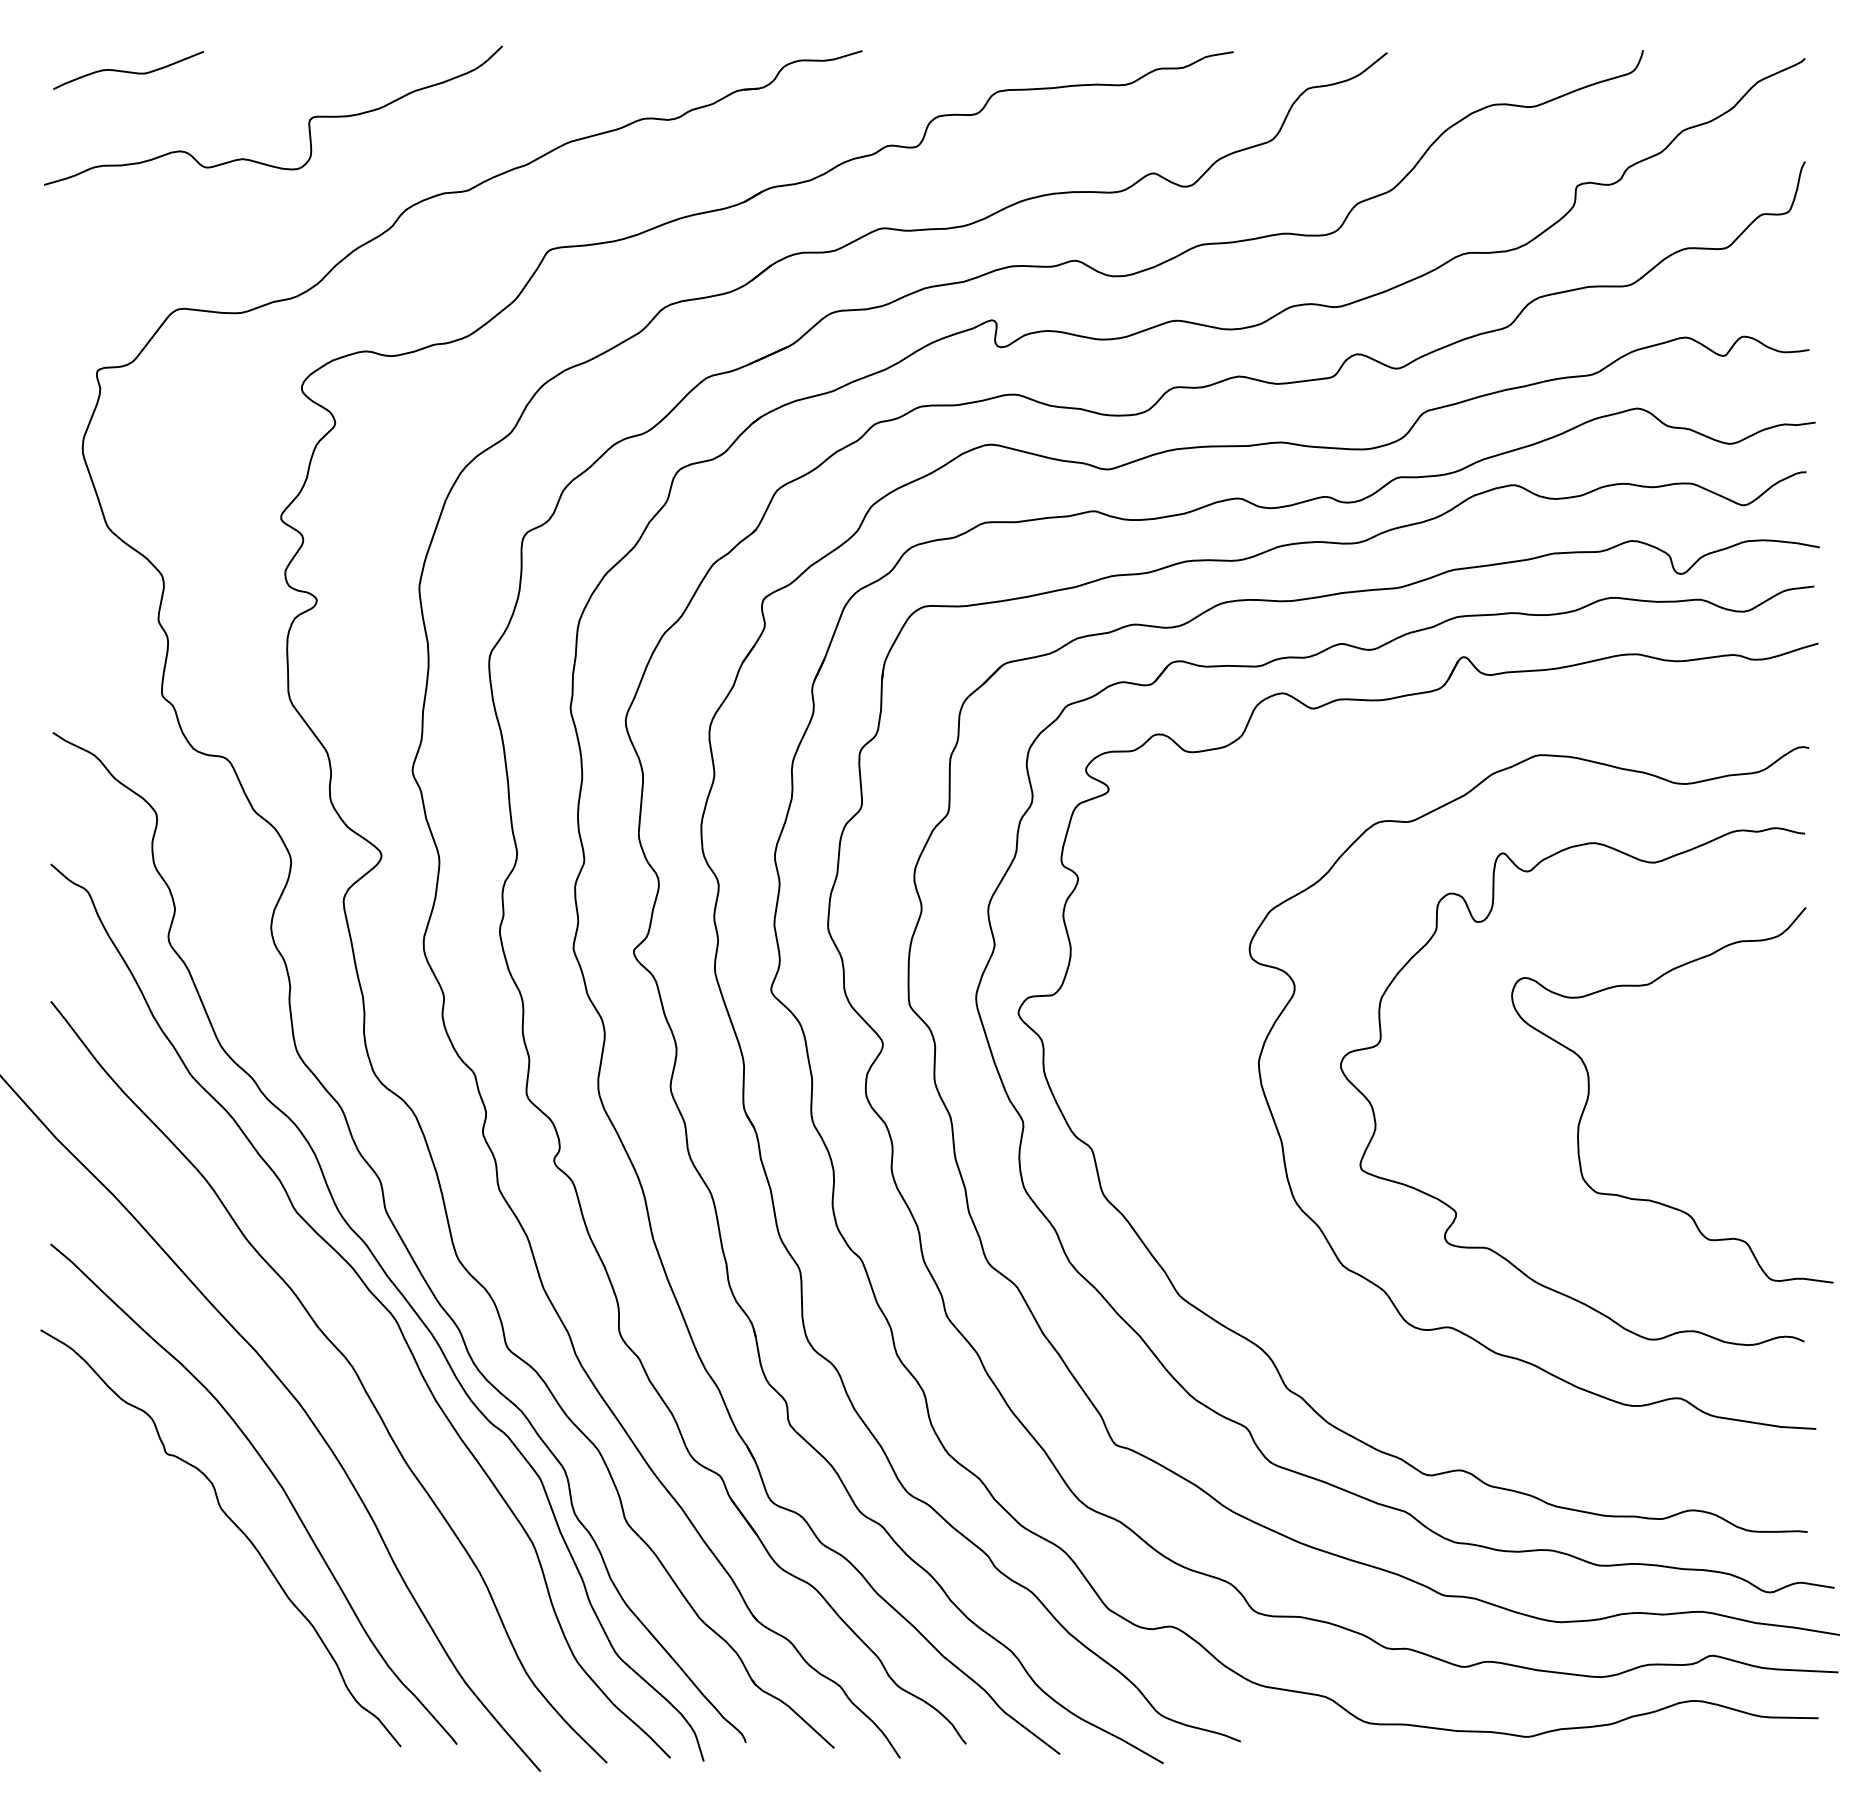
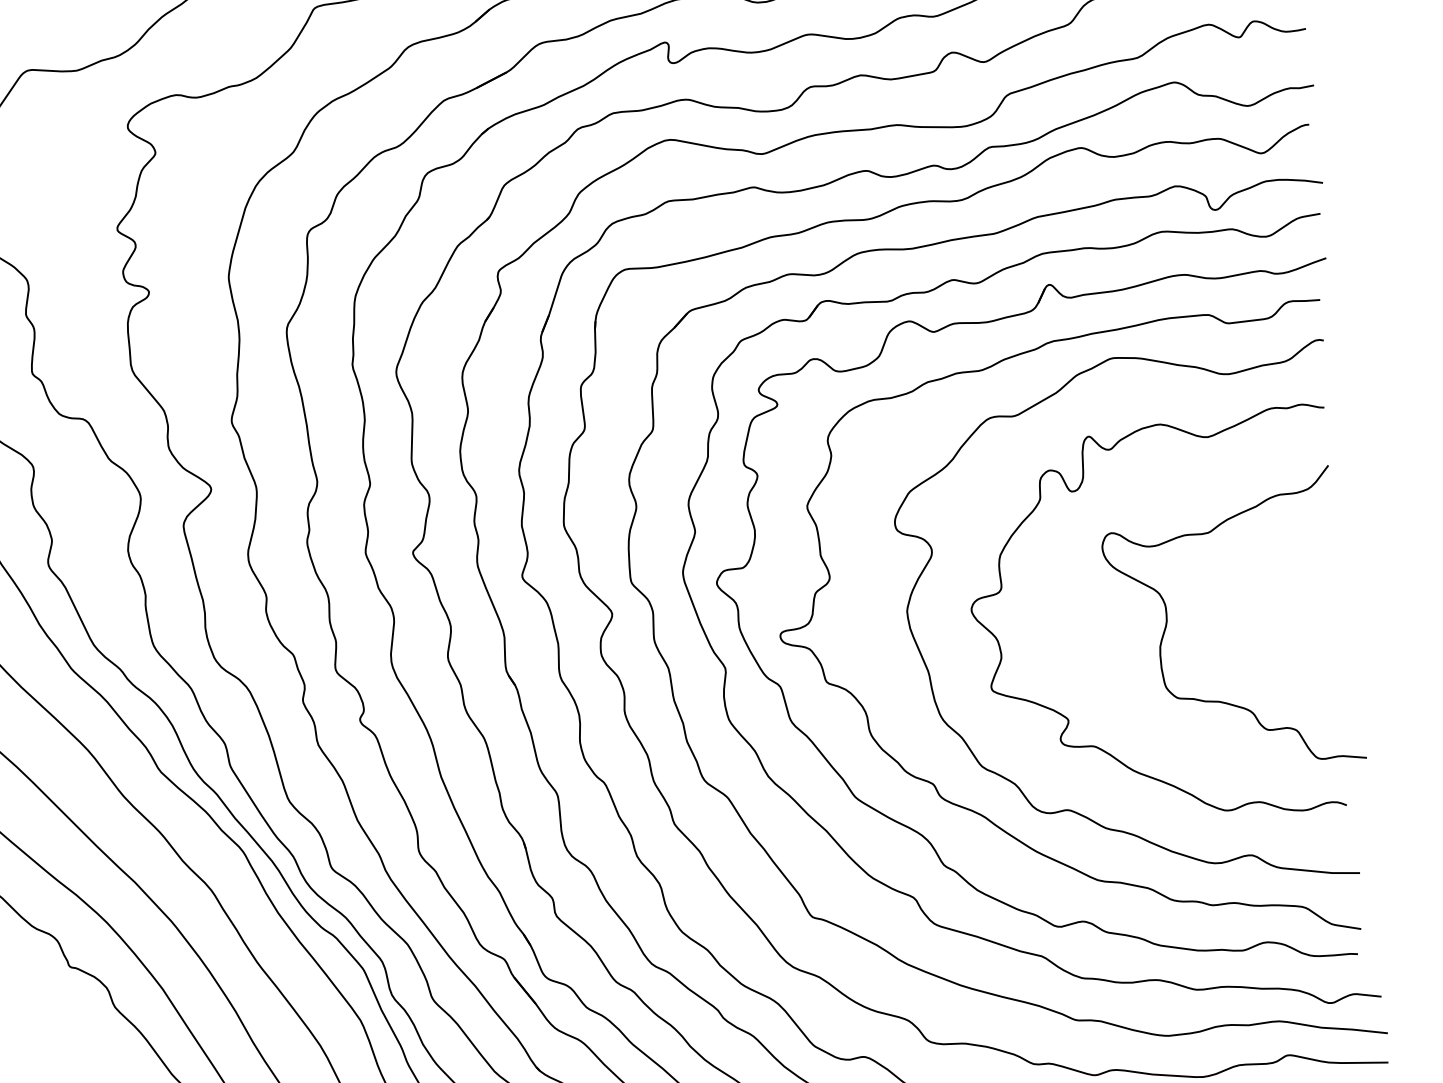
curve: (1278, 1282) -> (932, 782), added

